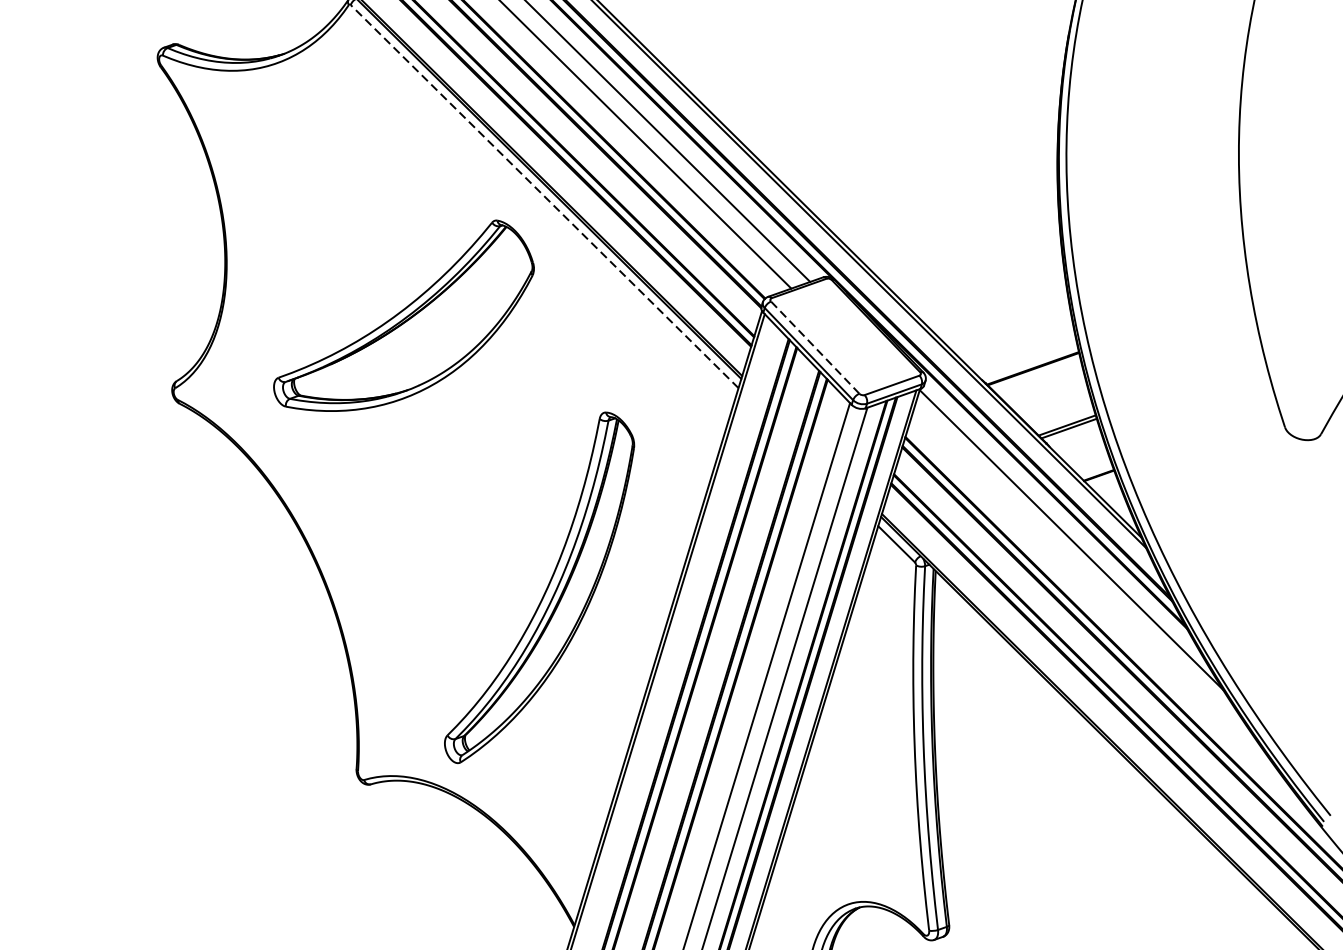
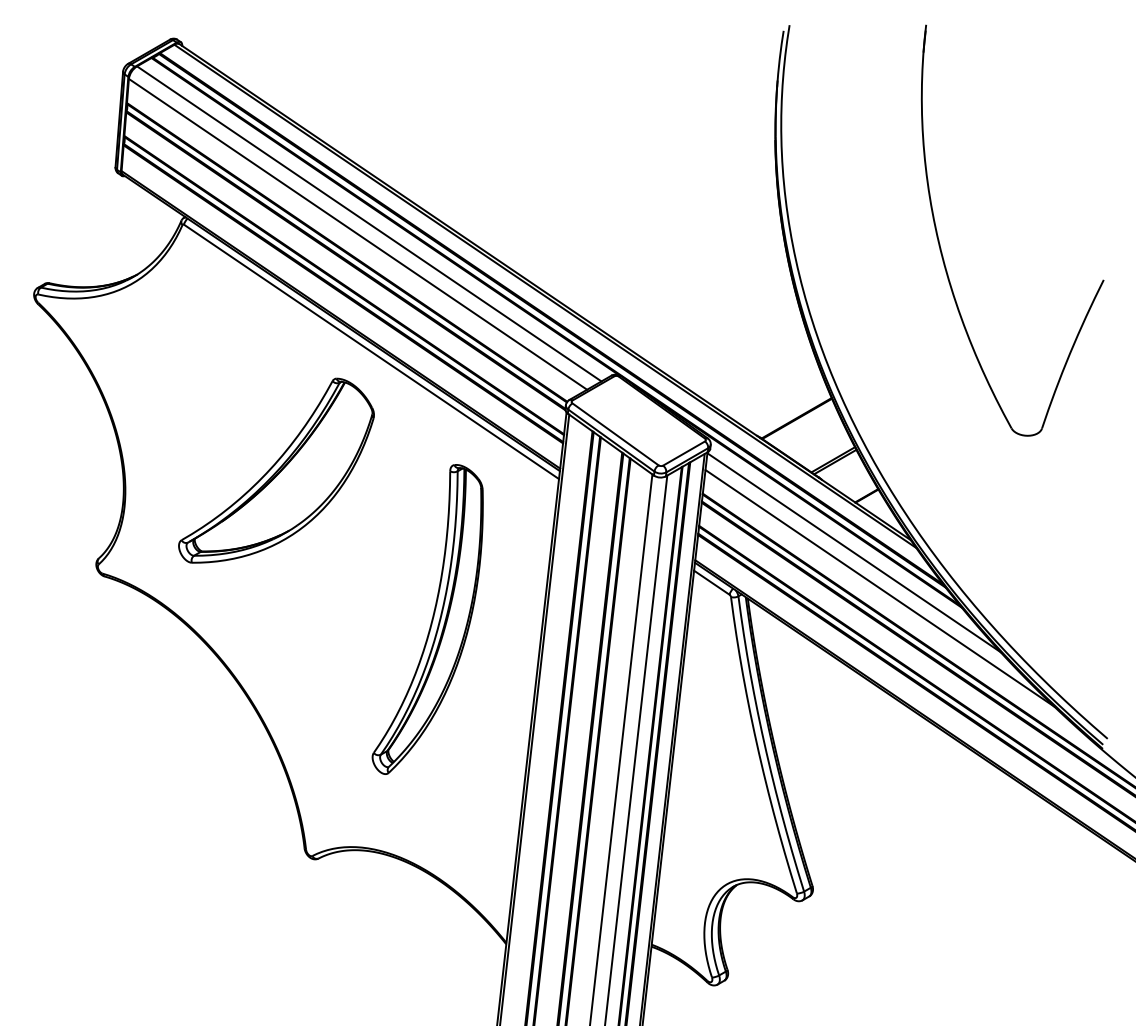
line: (544, 196) -> (371, 351), dashed -> solid
line: (815, 347) -> (615, 434), dashed -> solid
line: (1093, 587) -> (879, 588), added
part: (540, 589) -> (427, 619), moved

